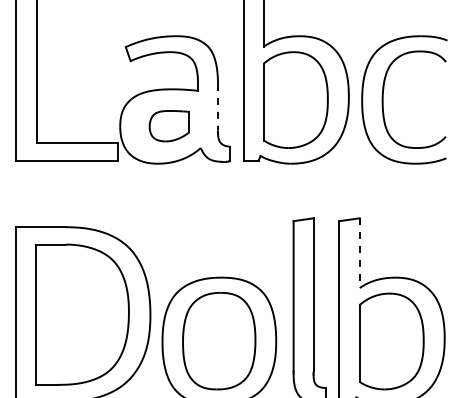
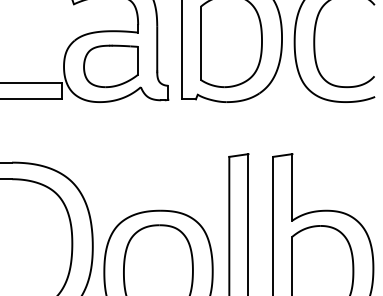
line: (218, 108) -> (157, 49), dashed -> solid
part: (169, 125) -> (110, 65), size x1.43
line: (359, 253) -> (292, 187), dashed -> solid

